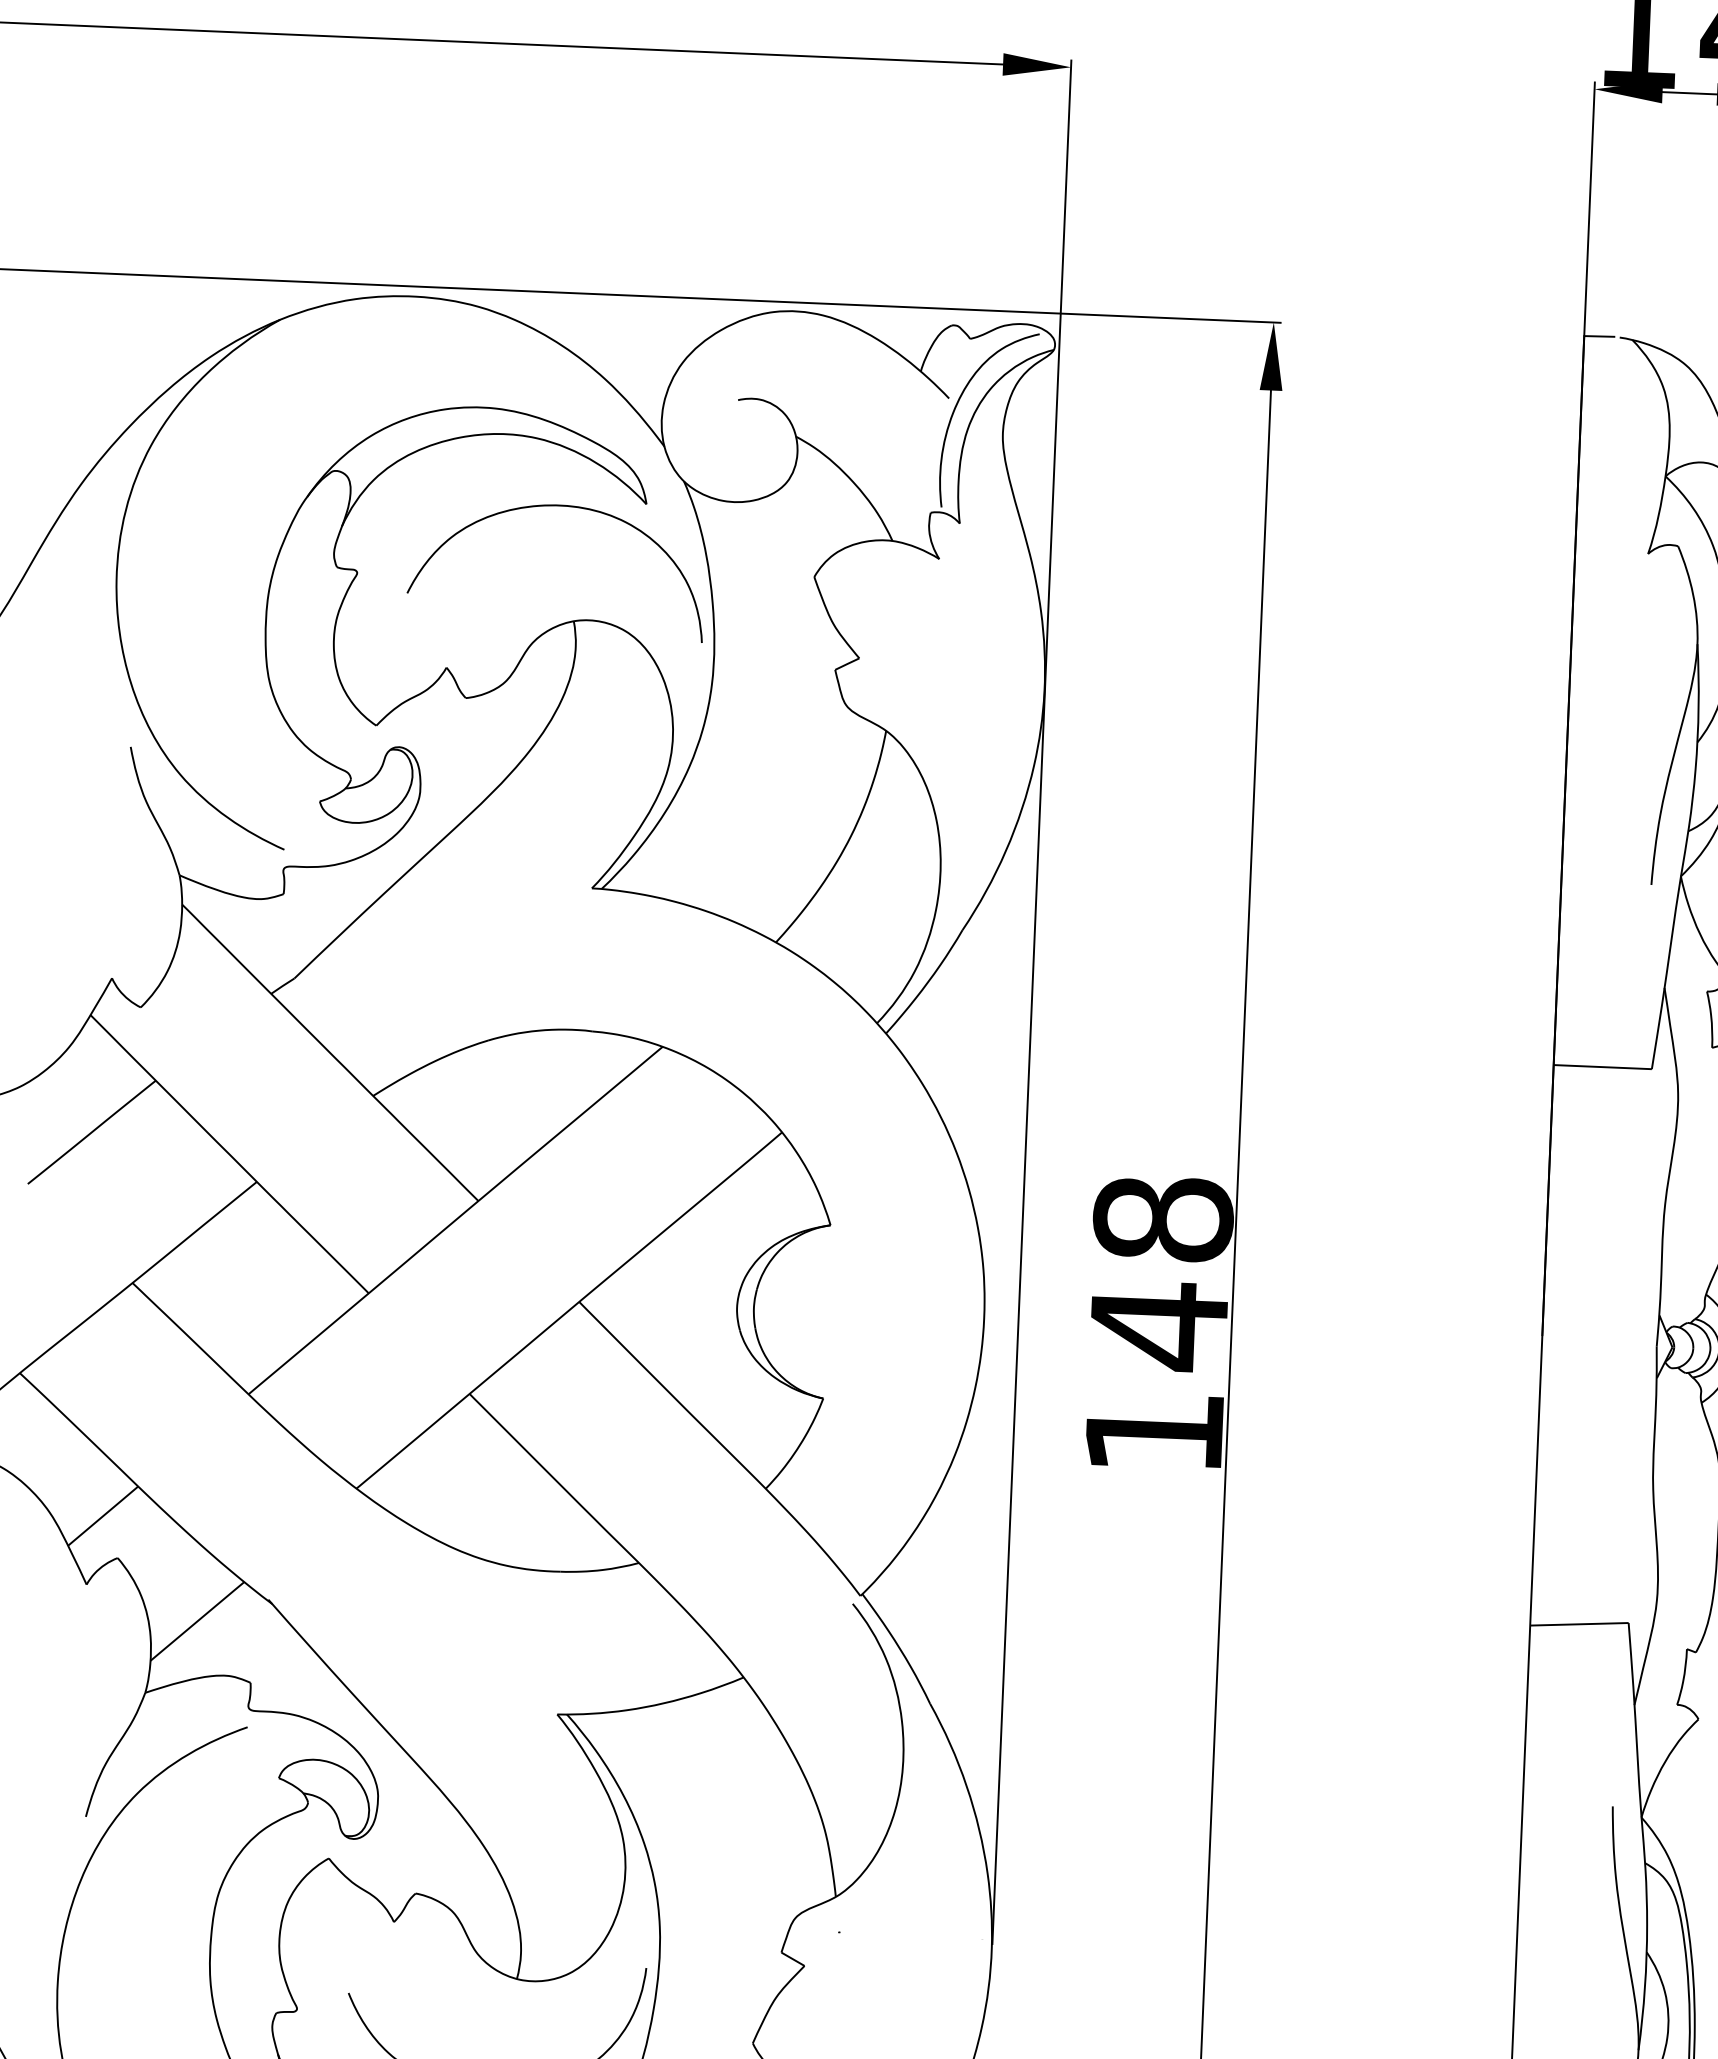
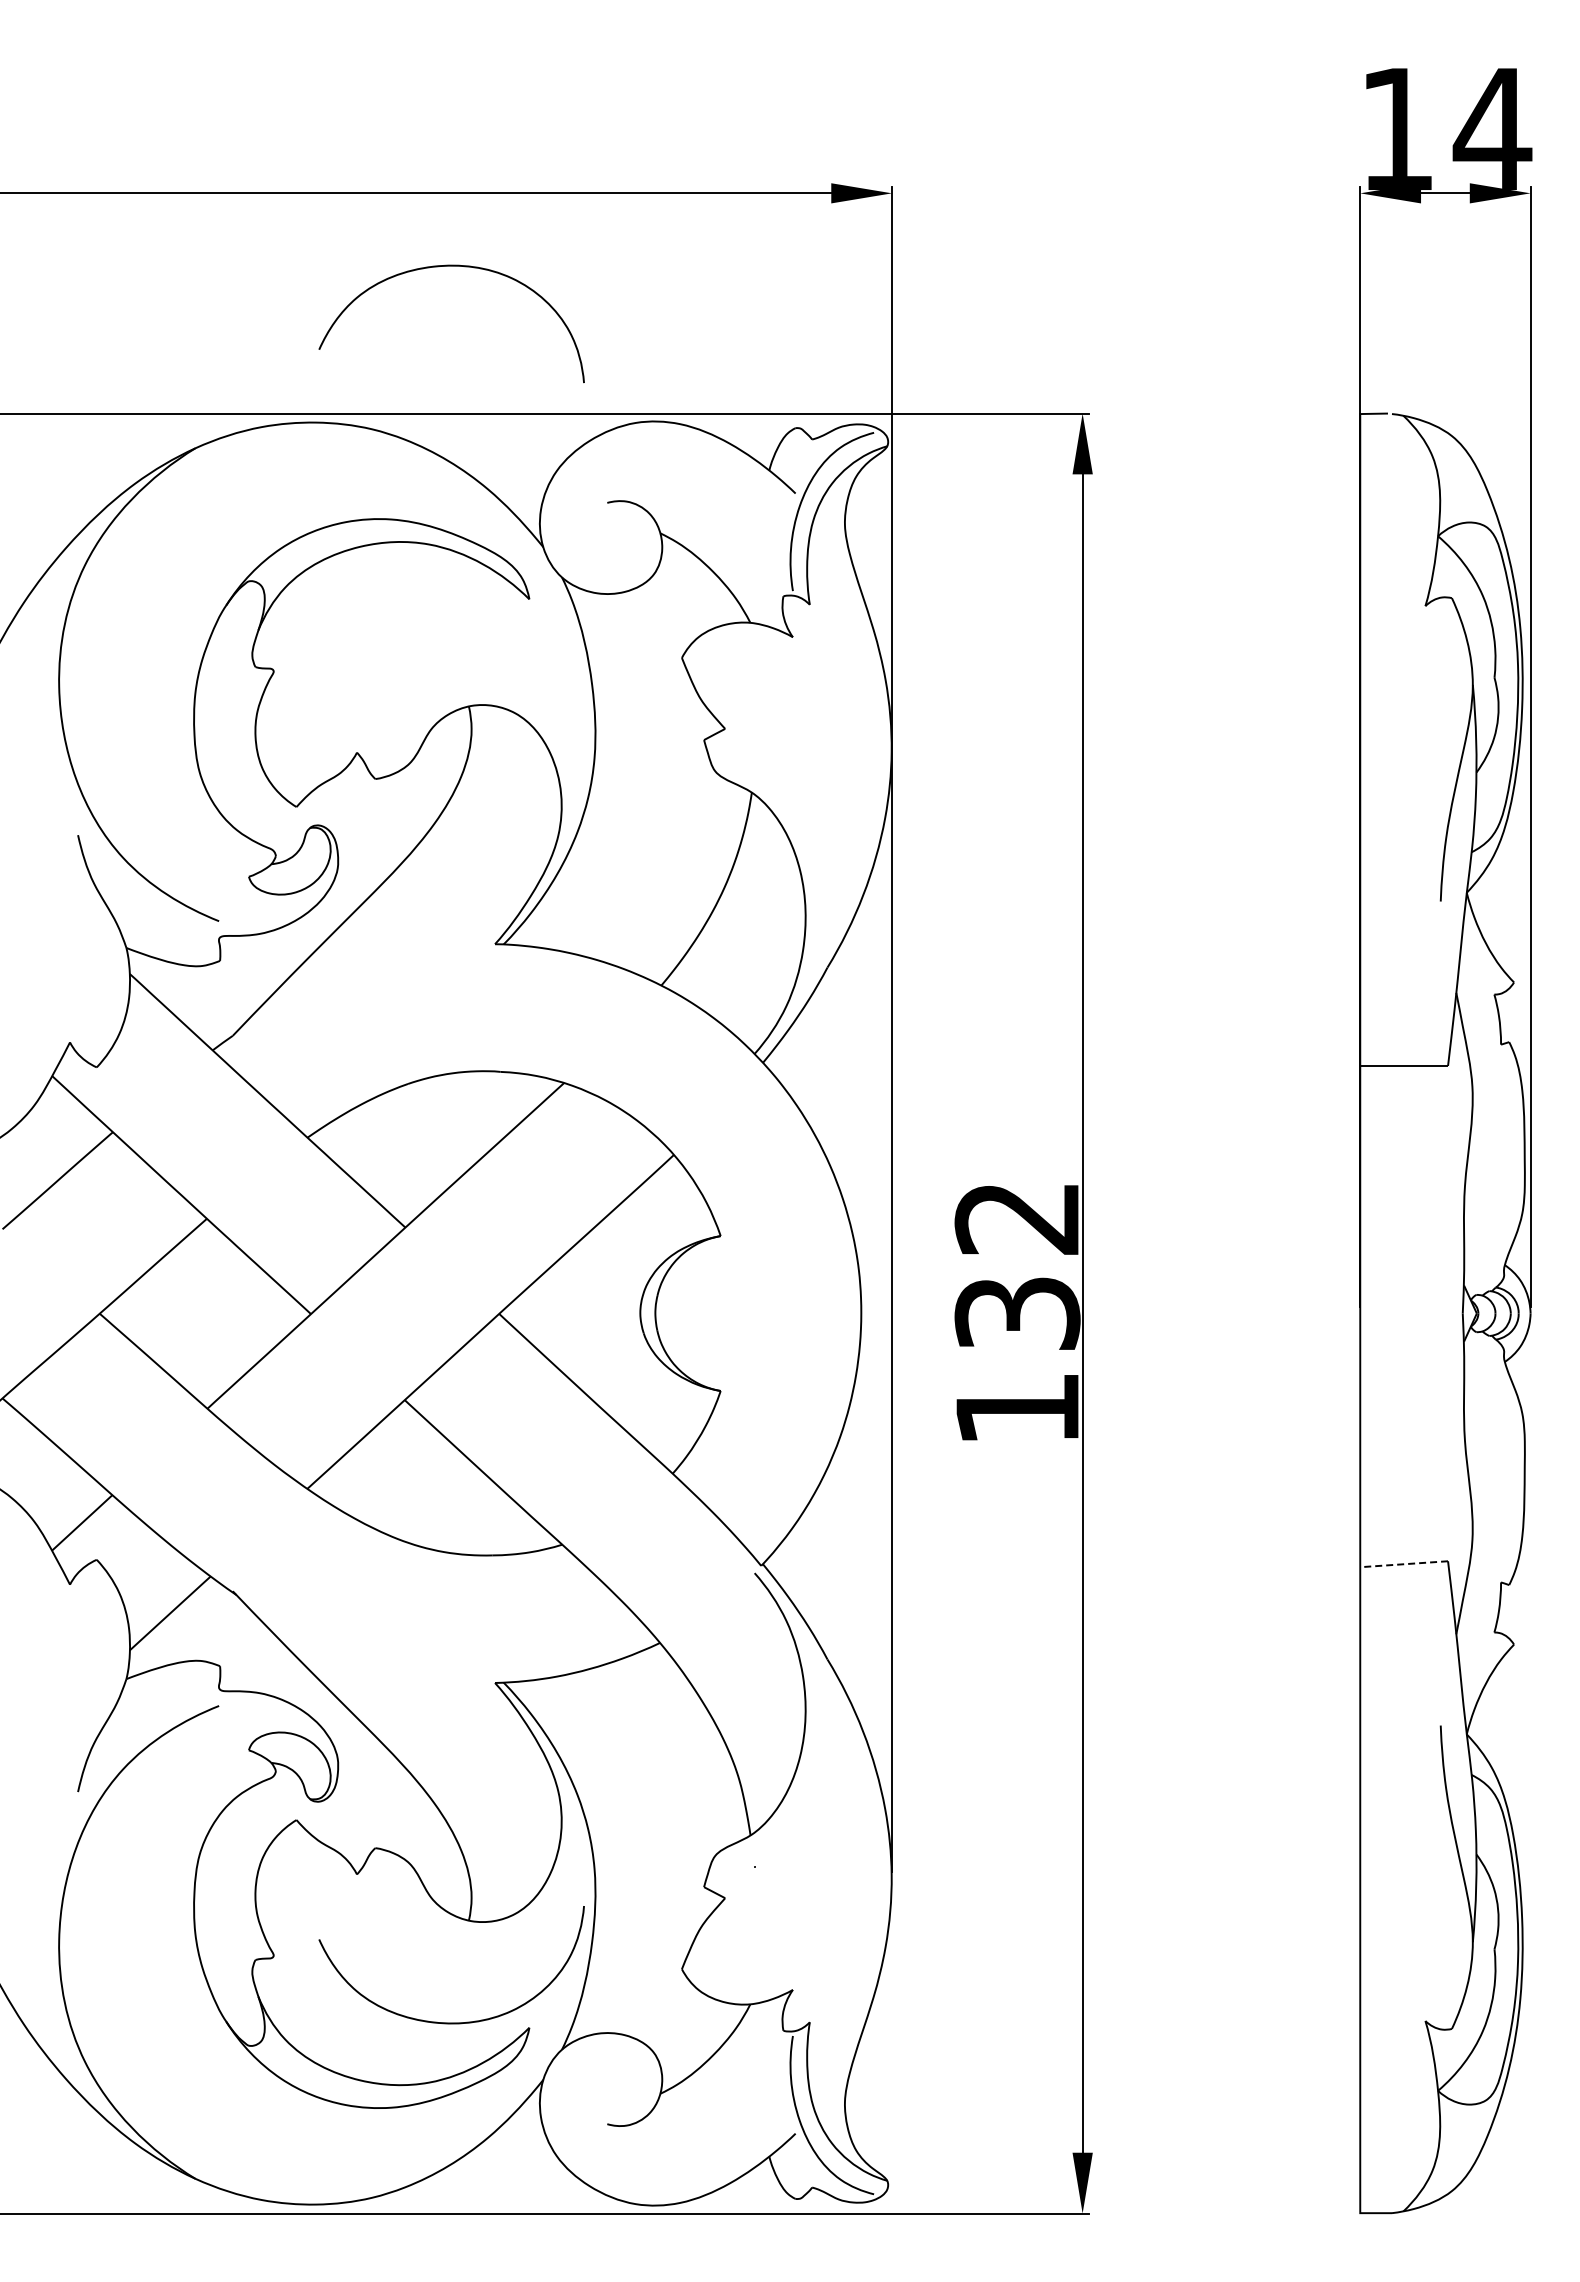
curve: (559, 506) -> (451, 266), moved
text: (1161, 1273) -> (1017, 1266), 148 -> 132
line: (1579, 1624) -> (1404, 1564), solid -> dashed

